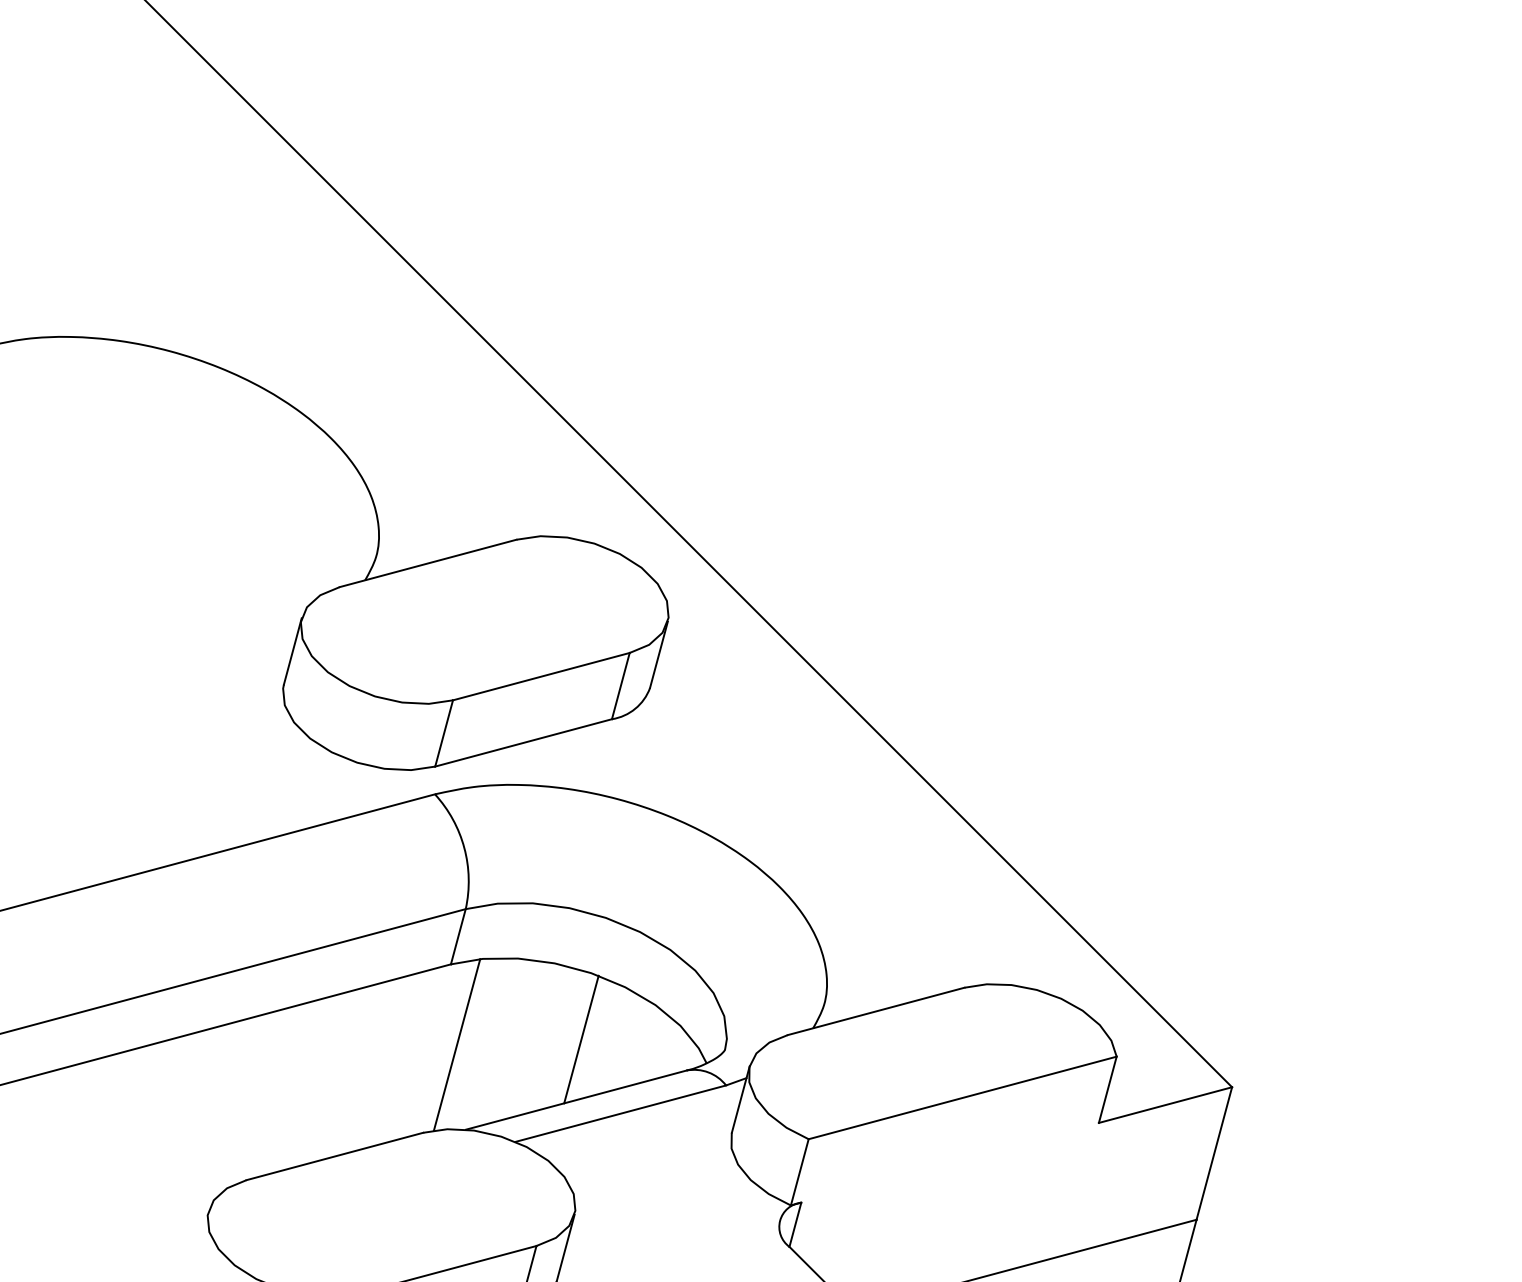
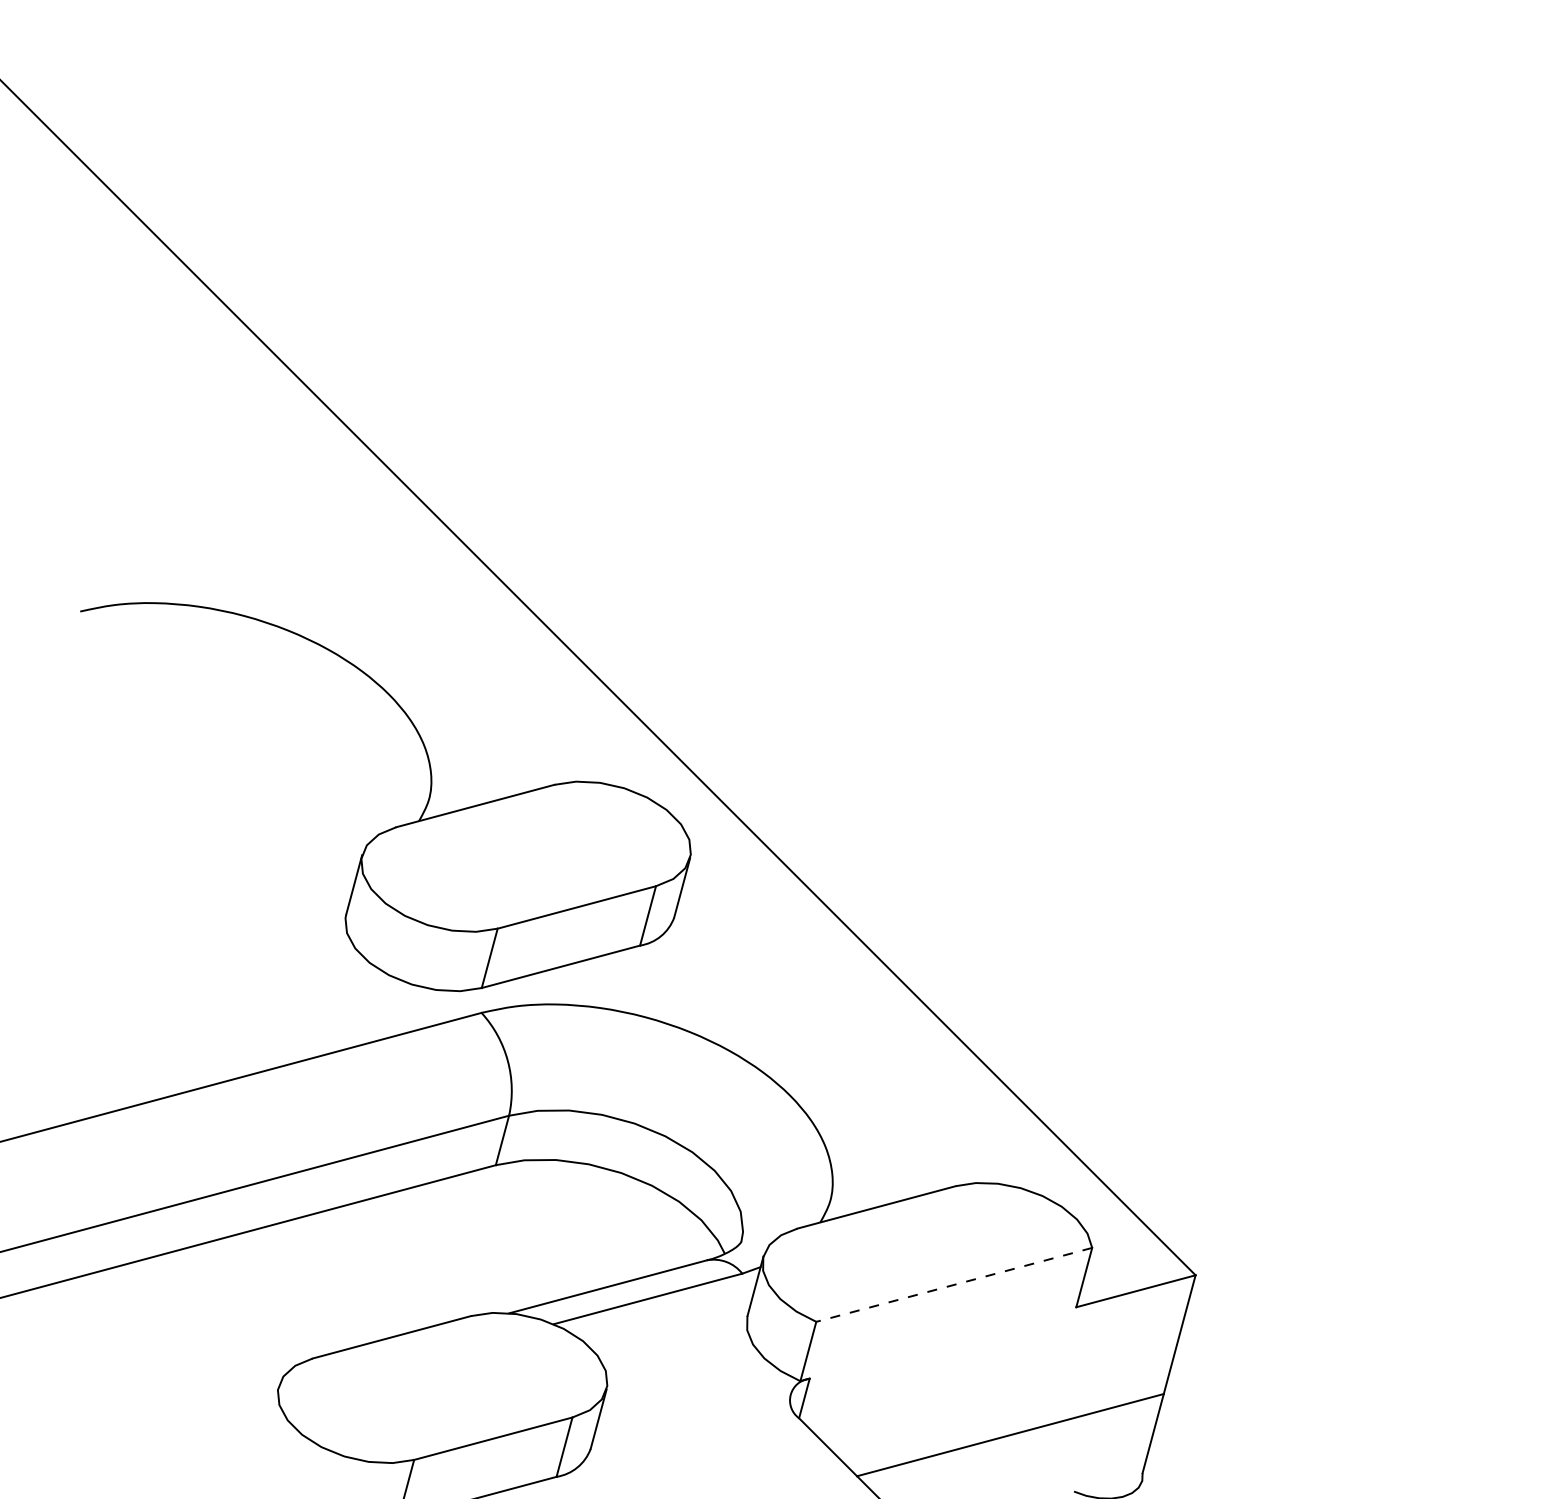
line: (581, 1039) -> (612, 1232), removed
line: (457, 1045) -> (501, 1237), removed
line: (962, 1097) -> (954, 1284), solid -> dashed

